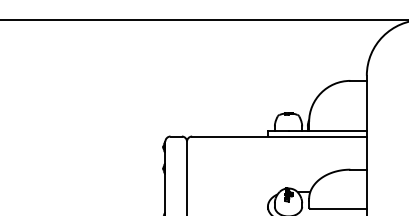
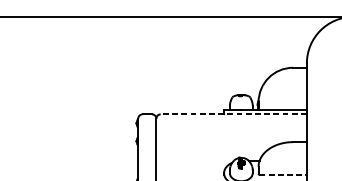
line: (279, 136) -> (233, 114), solid -> dashed
line: (338, 208) -> (283, 174), solid -> dashed

